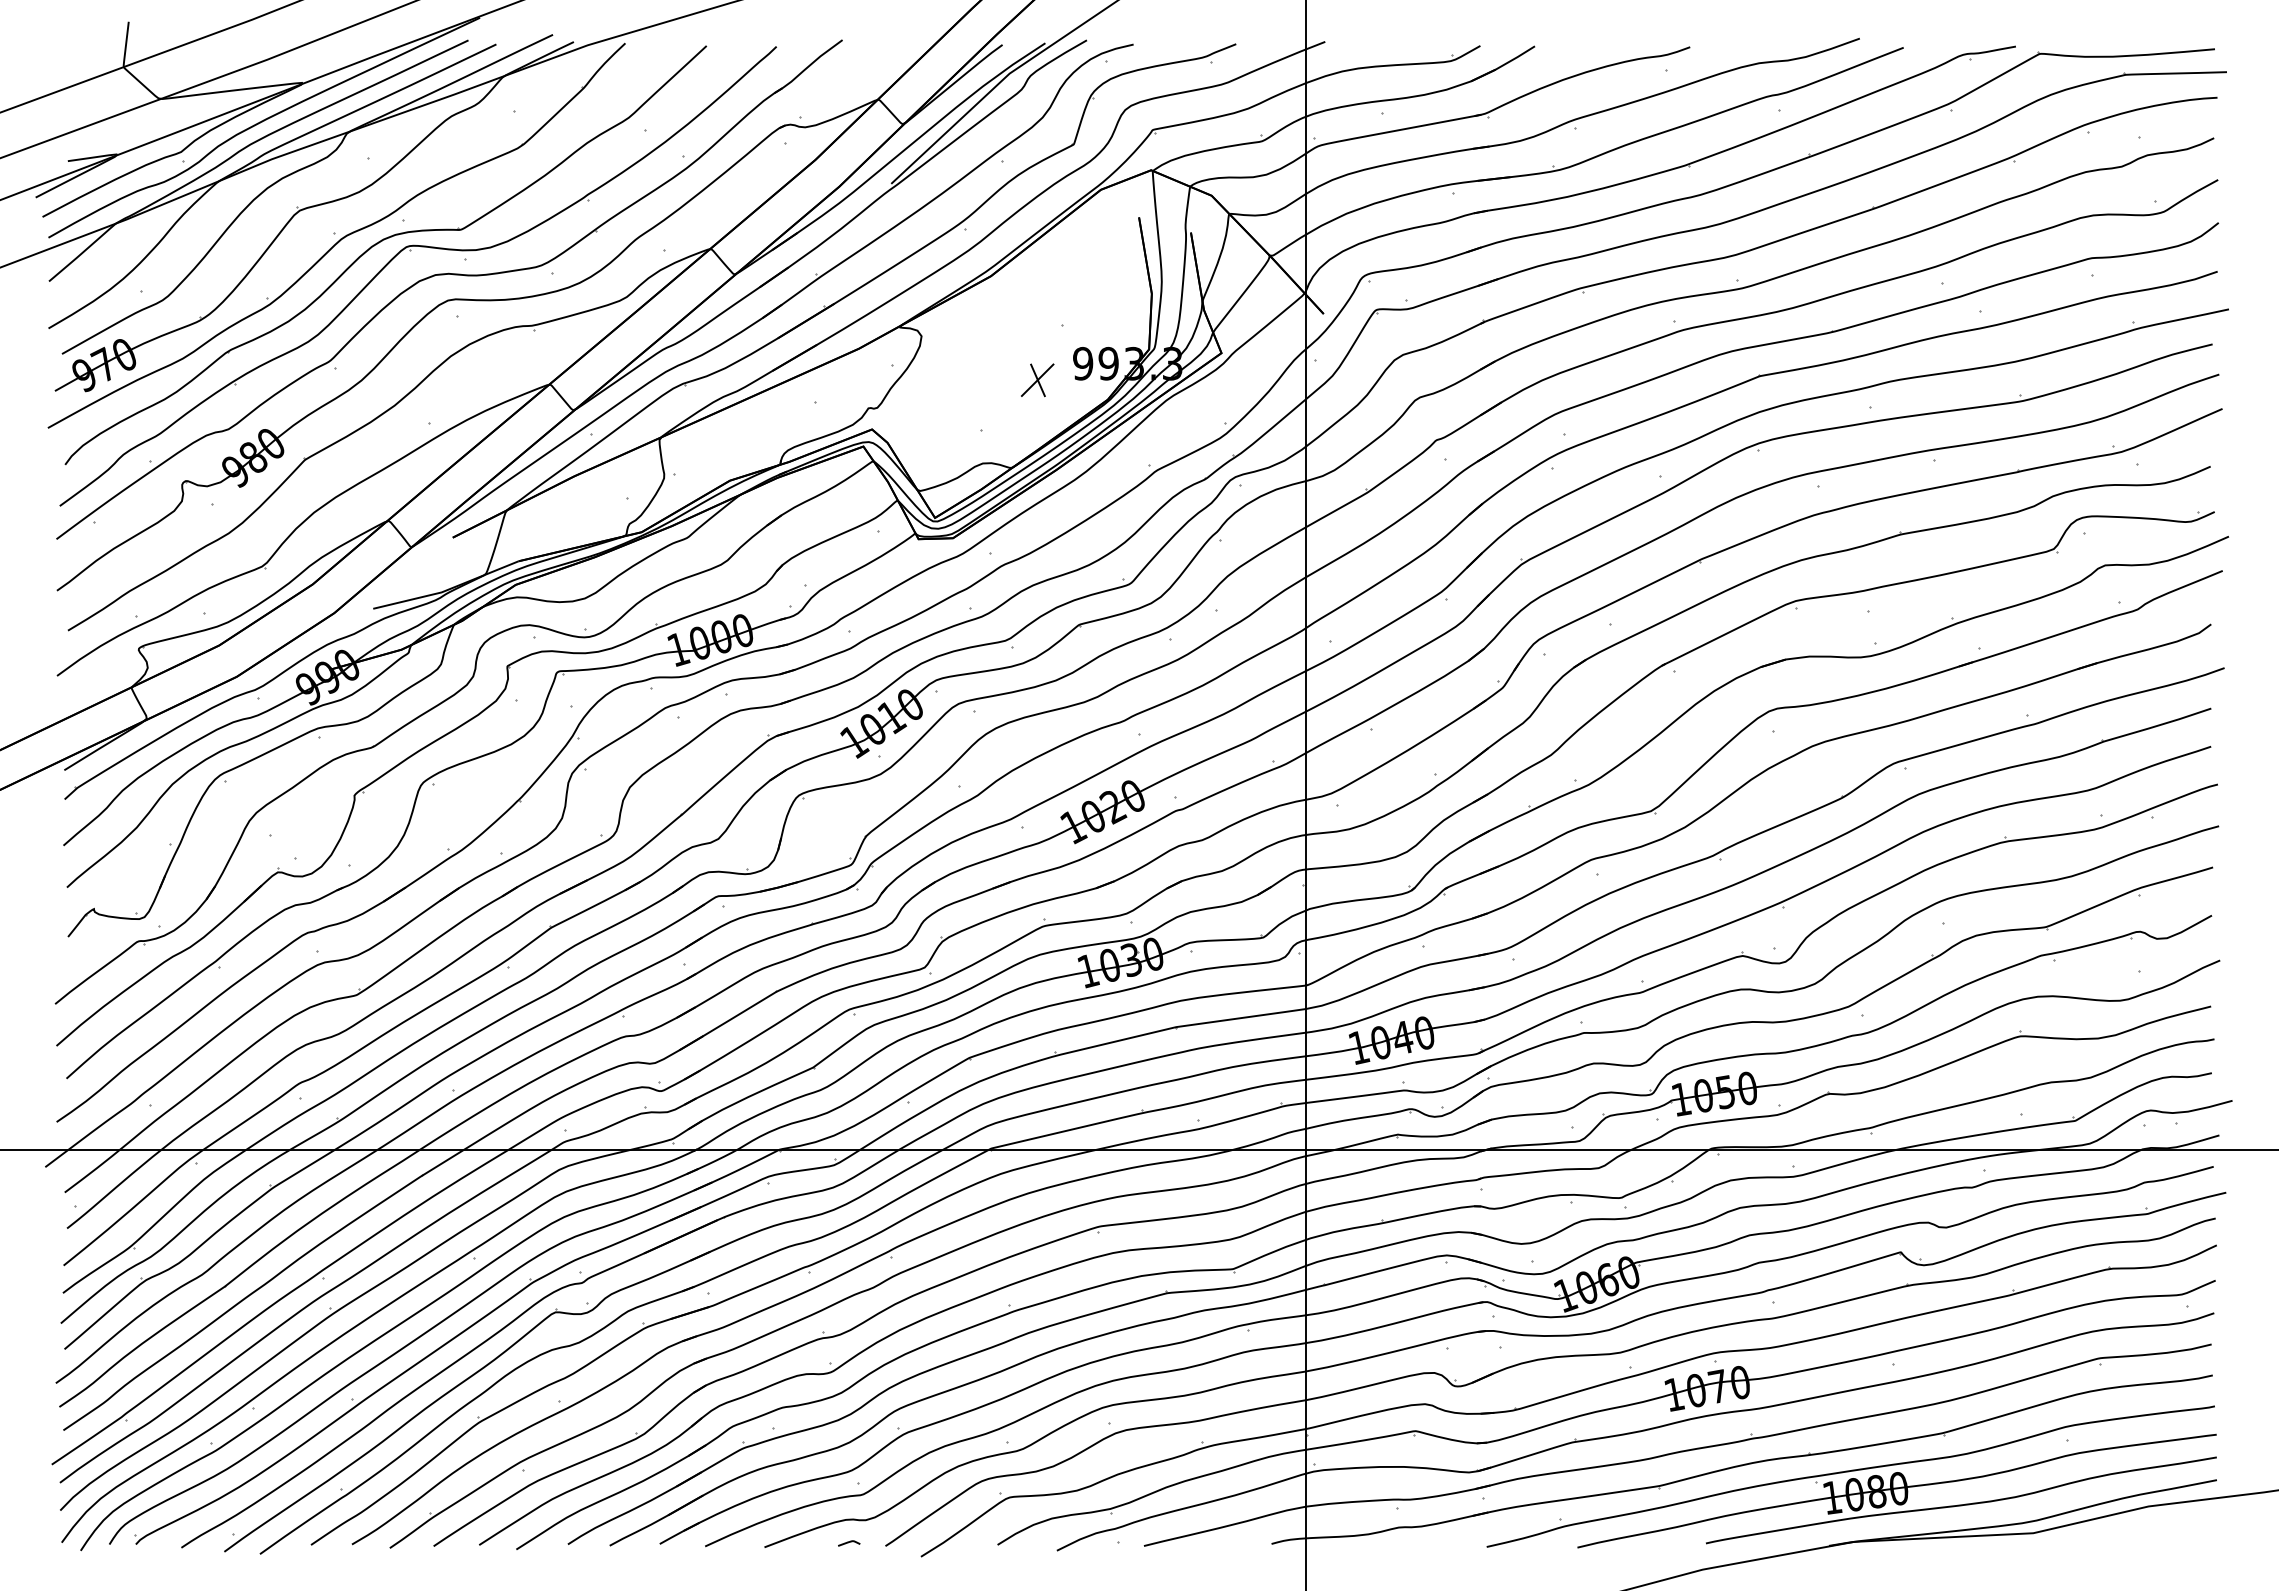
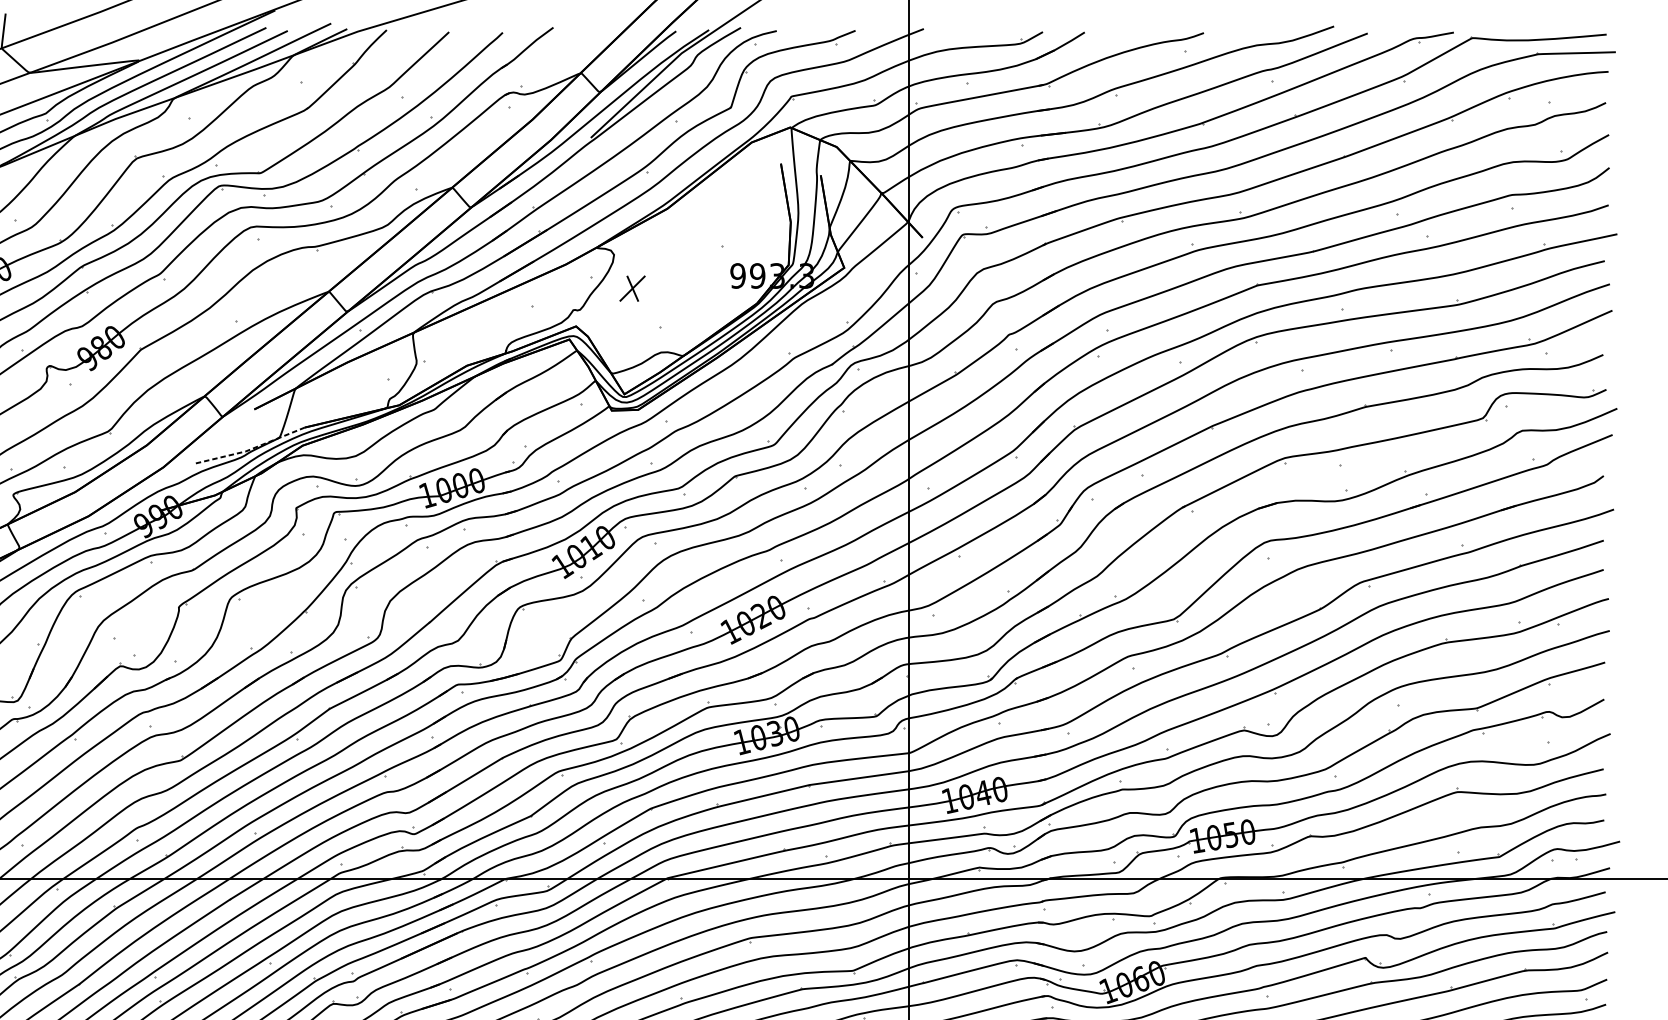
part: (1037, 380) -> (632, 288), moved
line: (447, 590) -> (250, 449), solid -> dashed

